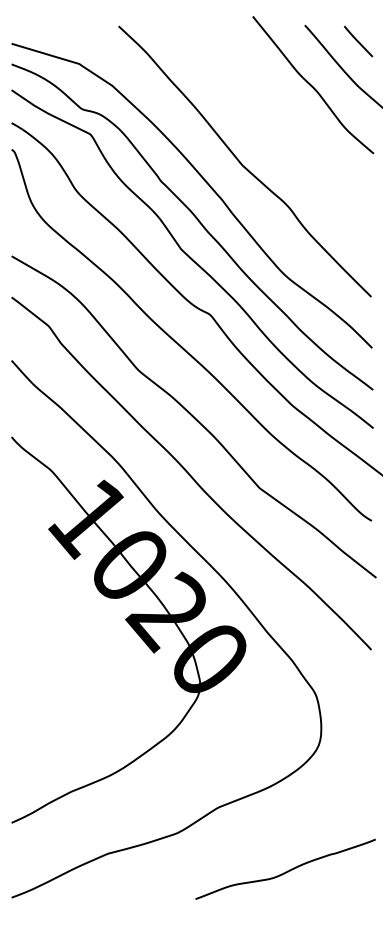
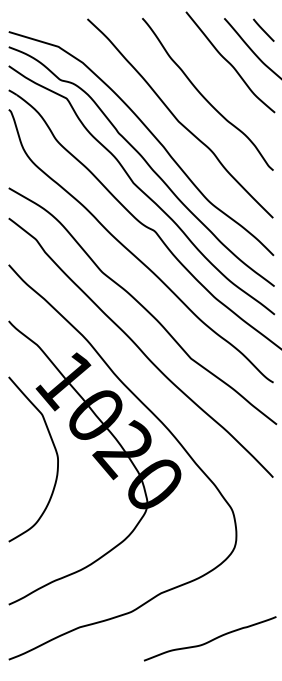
curve: (278, 132) -> (204, 97), added
curve: (75, 615) -> (55, 452), added

